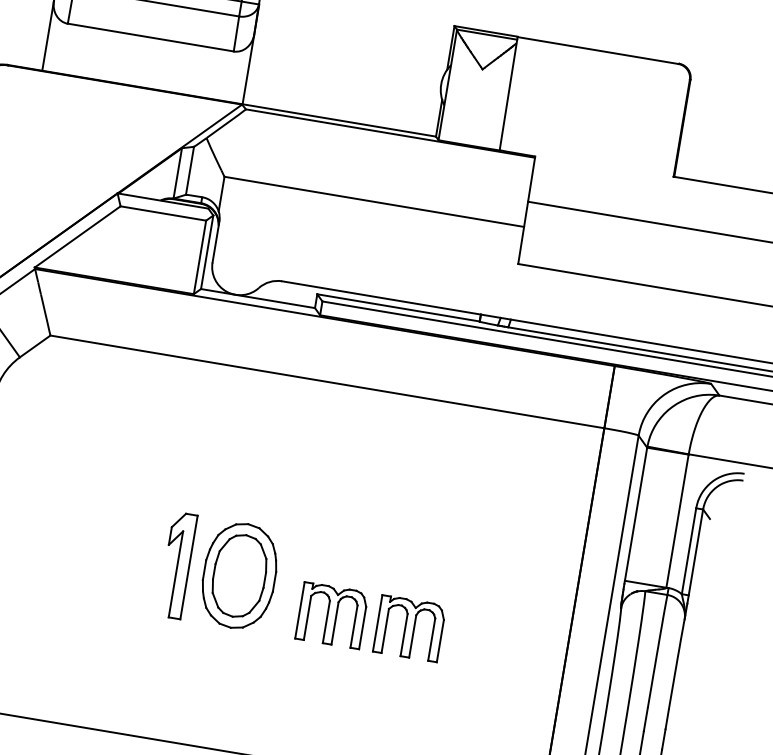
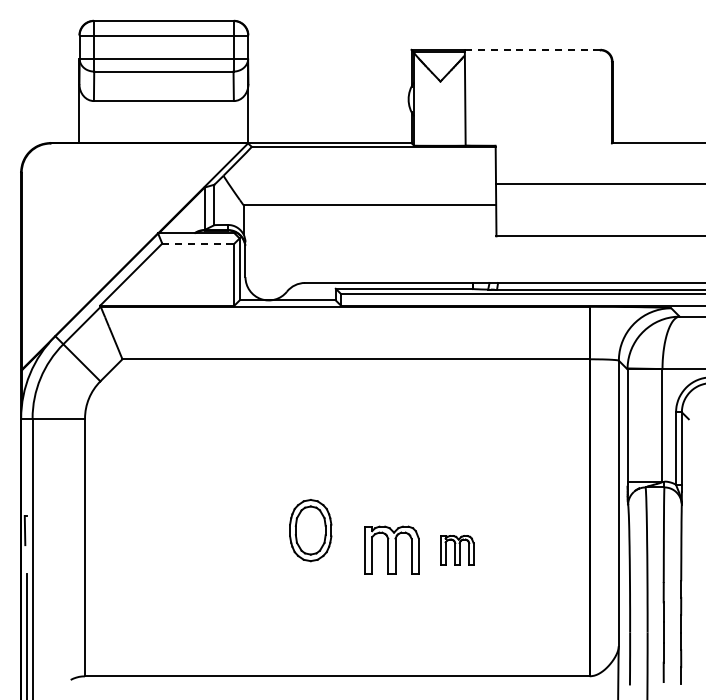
line: (597, 50) -> (532, 50), solid -> dashed
line: (163, 213) -> (198, 243), solid -> dashed
part: (176, 564) -> (257, 529), removed
part: (239, 575) -> (310, 530), size x0.7
part: (409, 627) -> (457, 549), size x0.6

